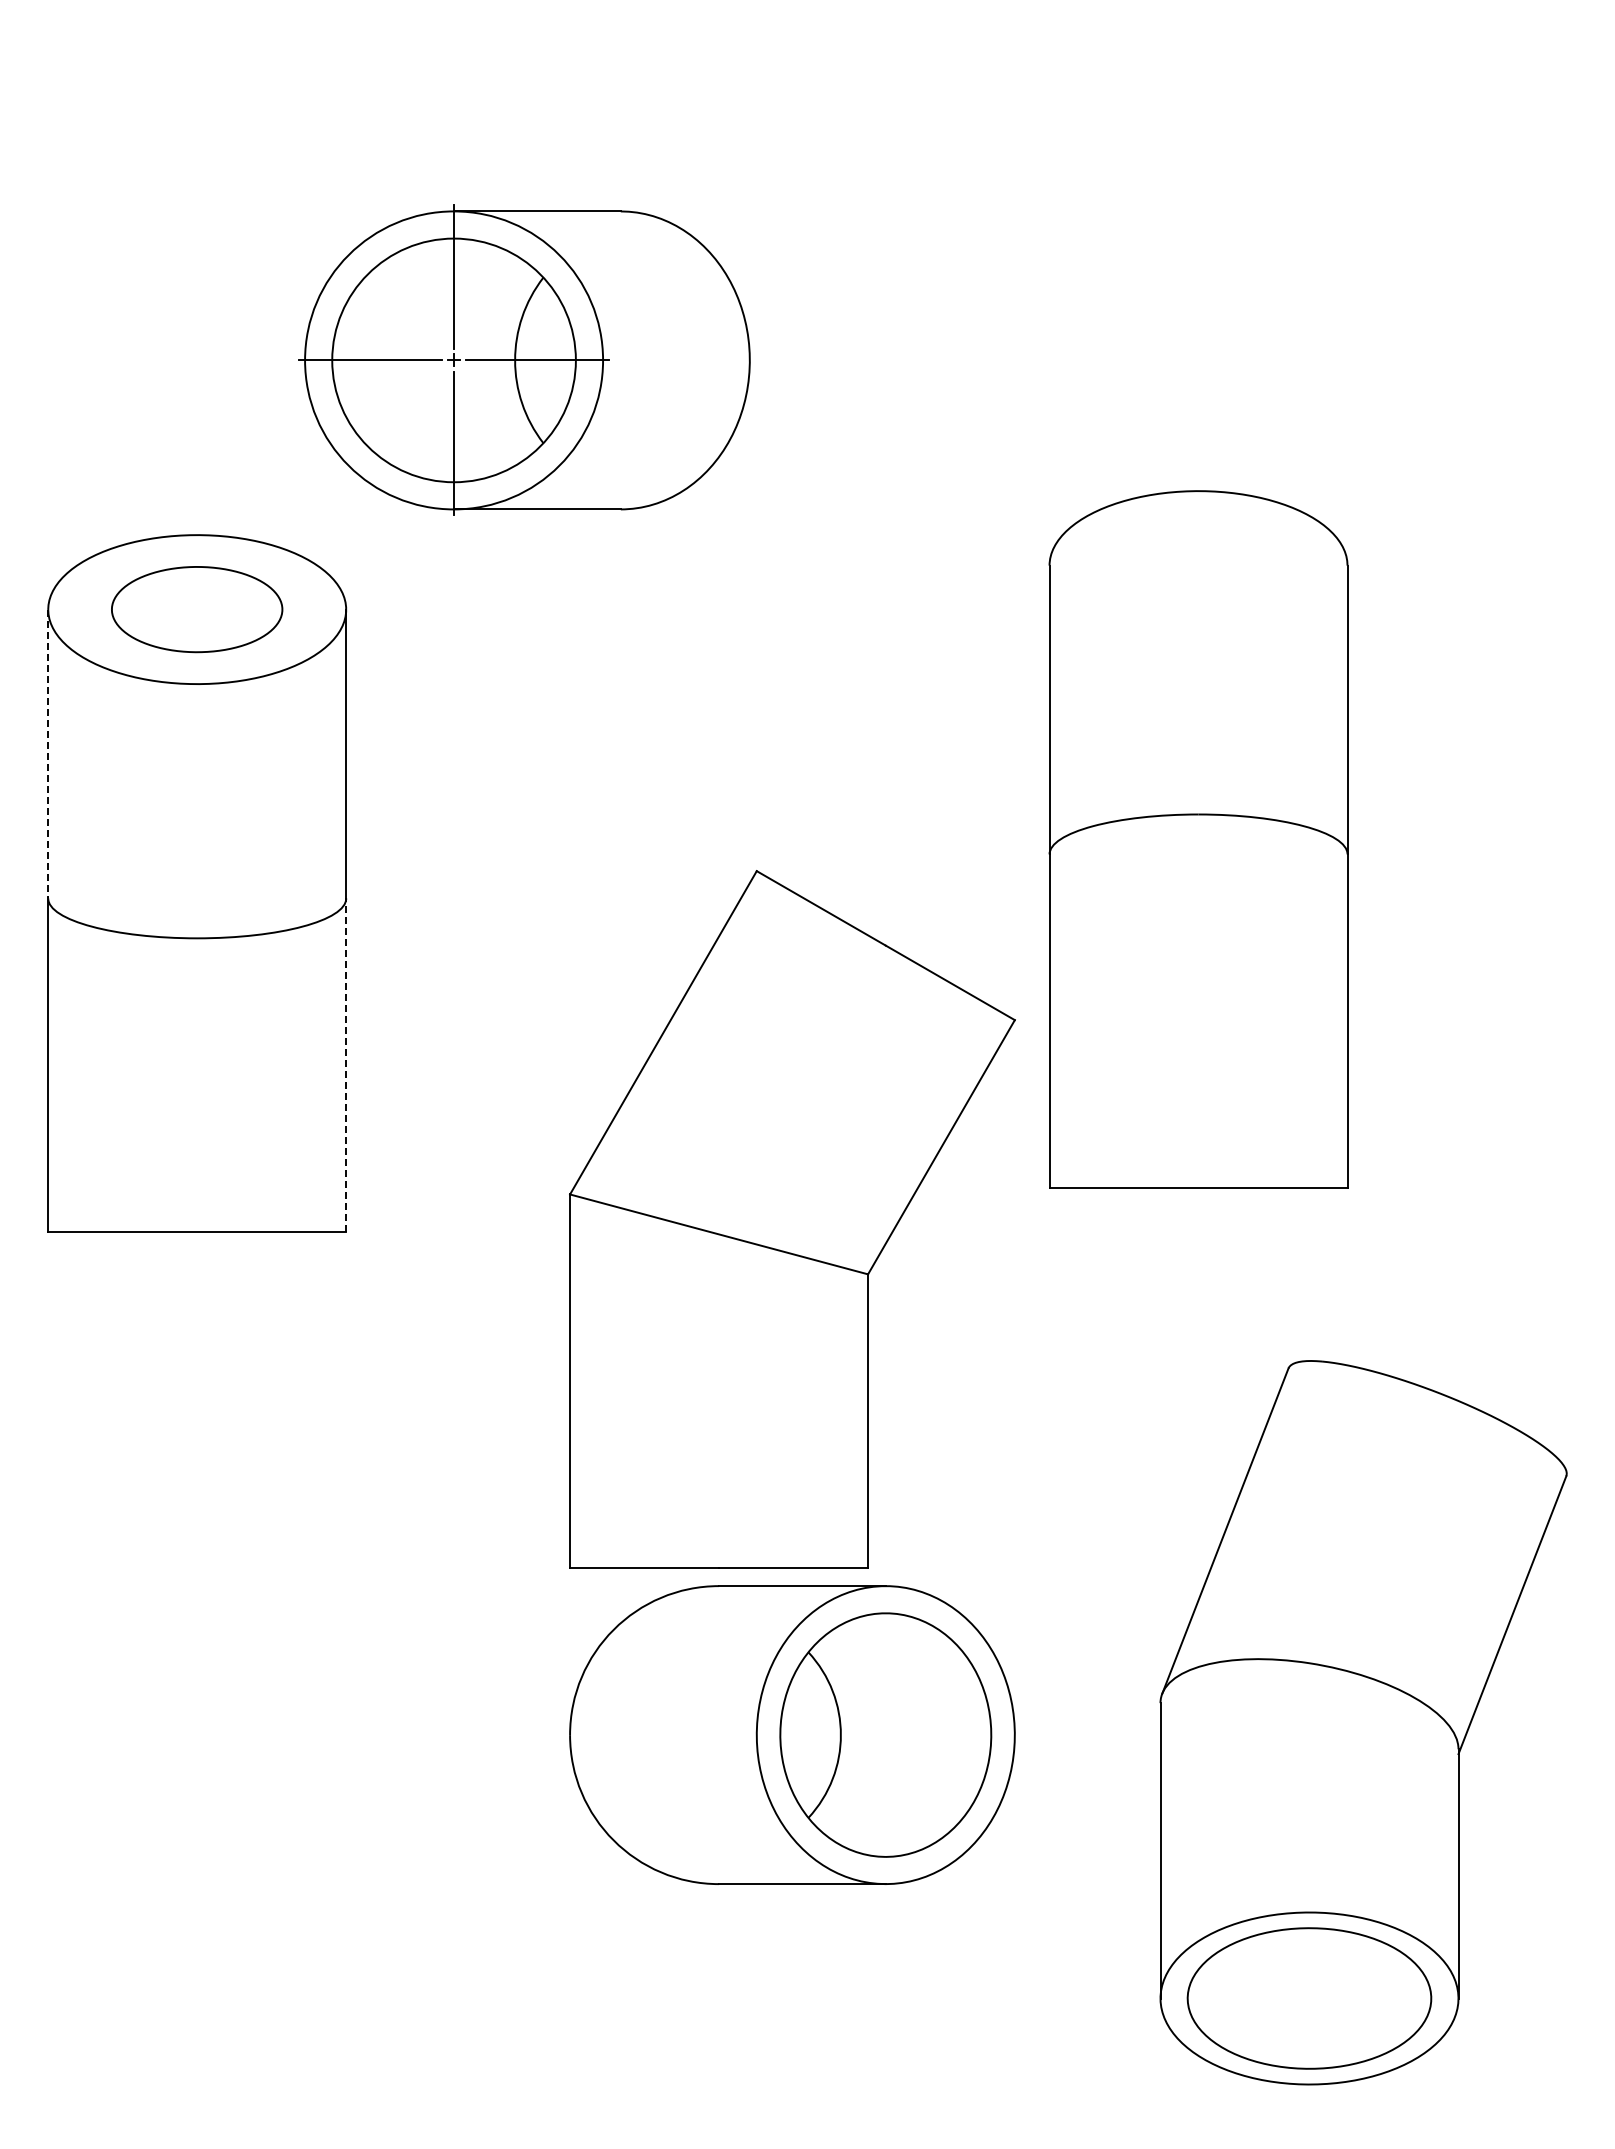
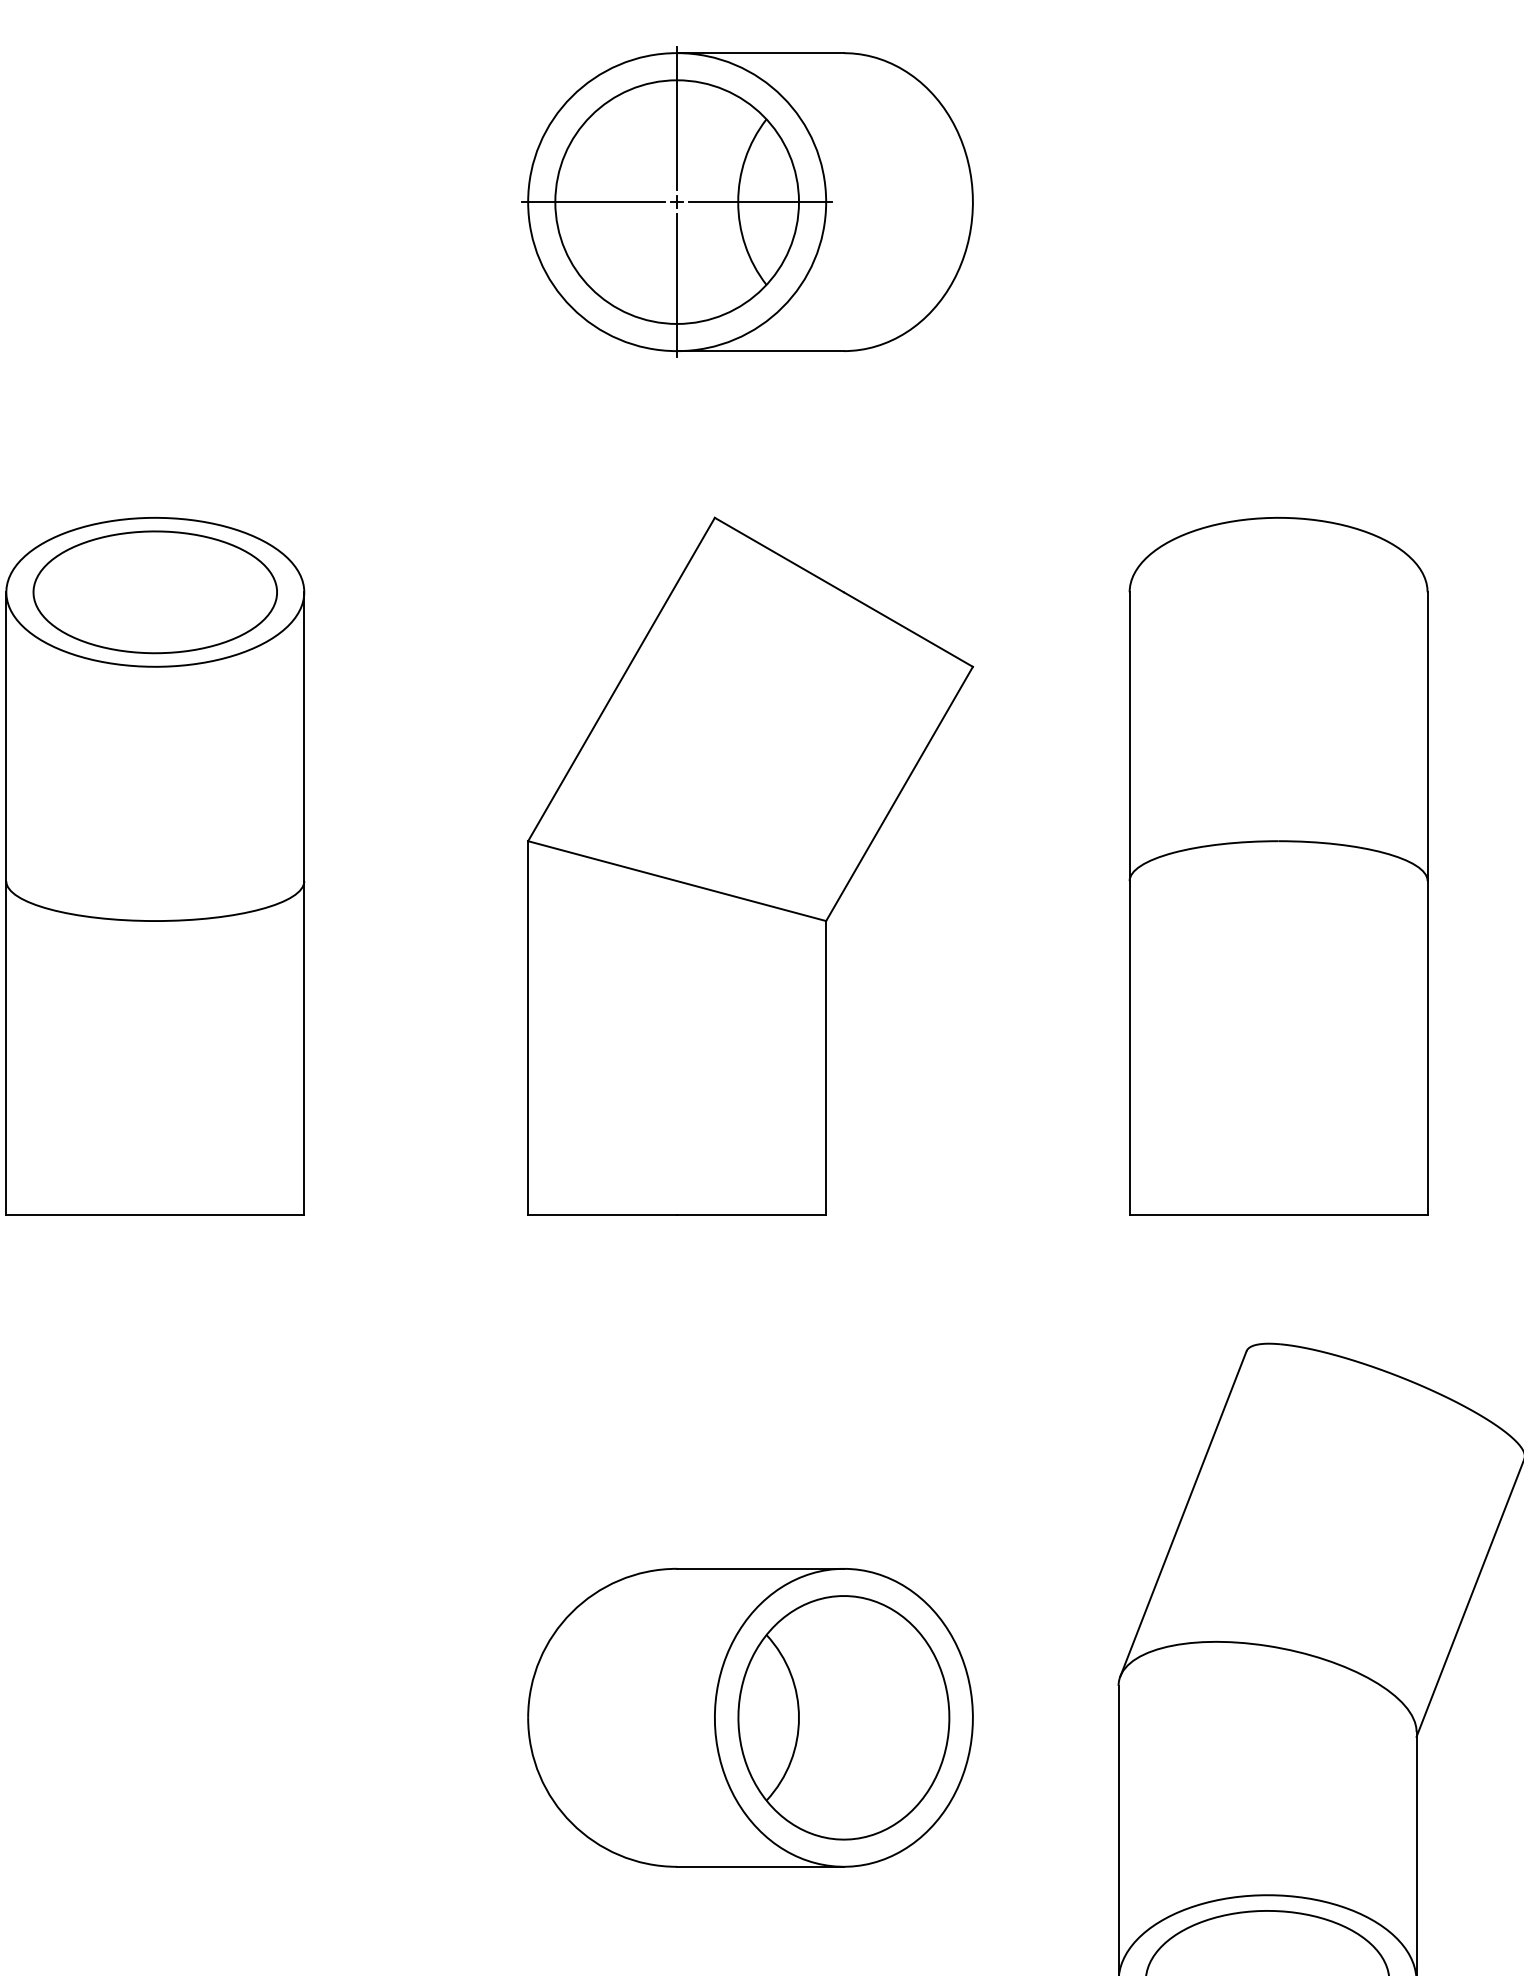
part: (524, 359) -> (747, 201), moved
part: (196, 609) -> (154, 592), size x1.43
line: (48, 754) -> (6, 737), dashed -> solid
part: (1198, 839) -> (1278, 866), moved
line: (346, 1065) -> (304, 1048), dashed -> solid
part: (792, 1219) -> (750, 866), moved

